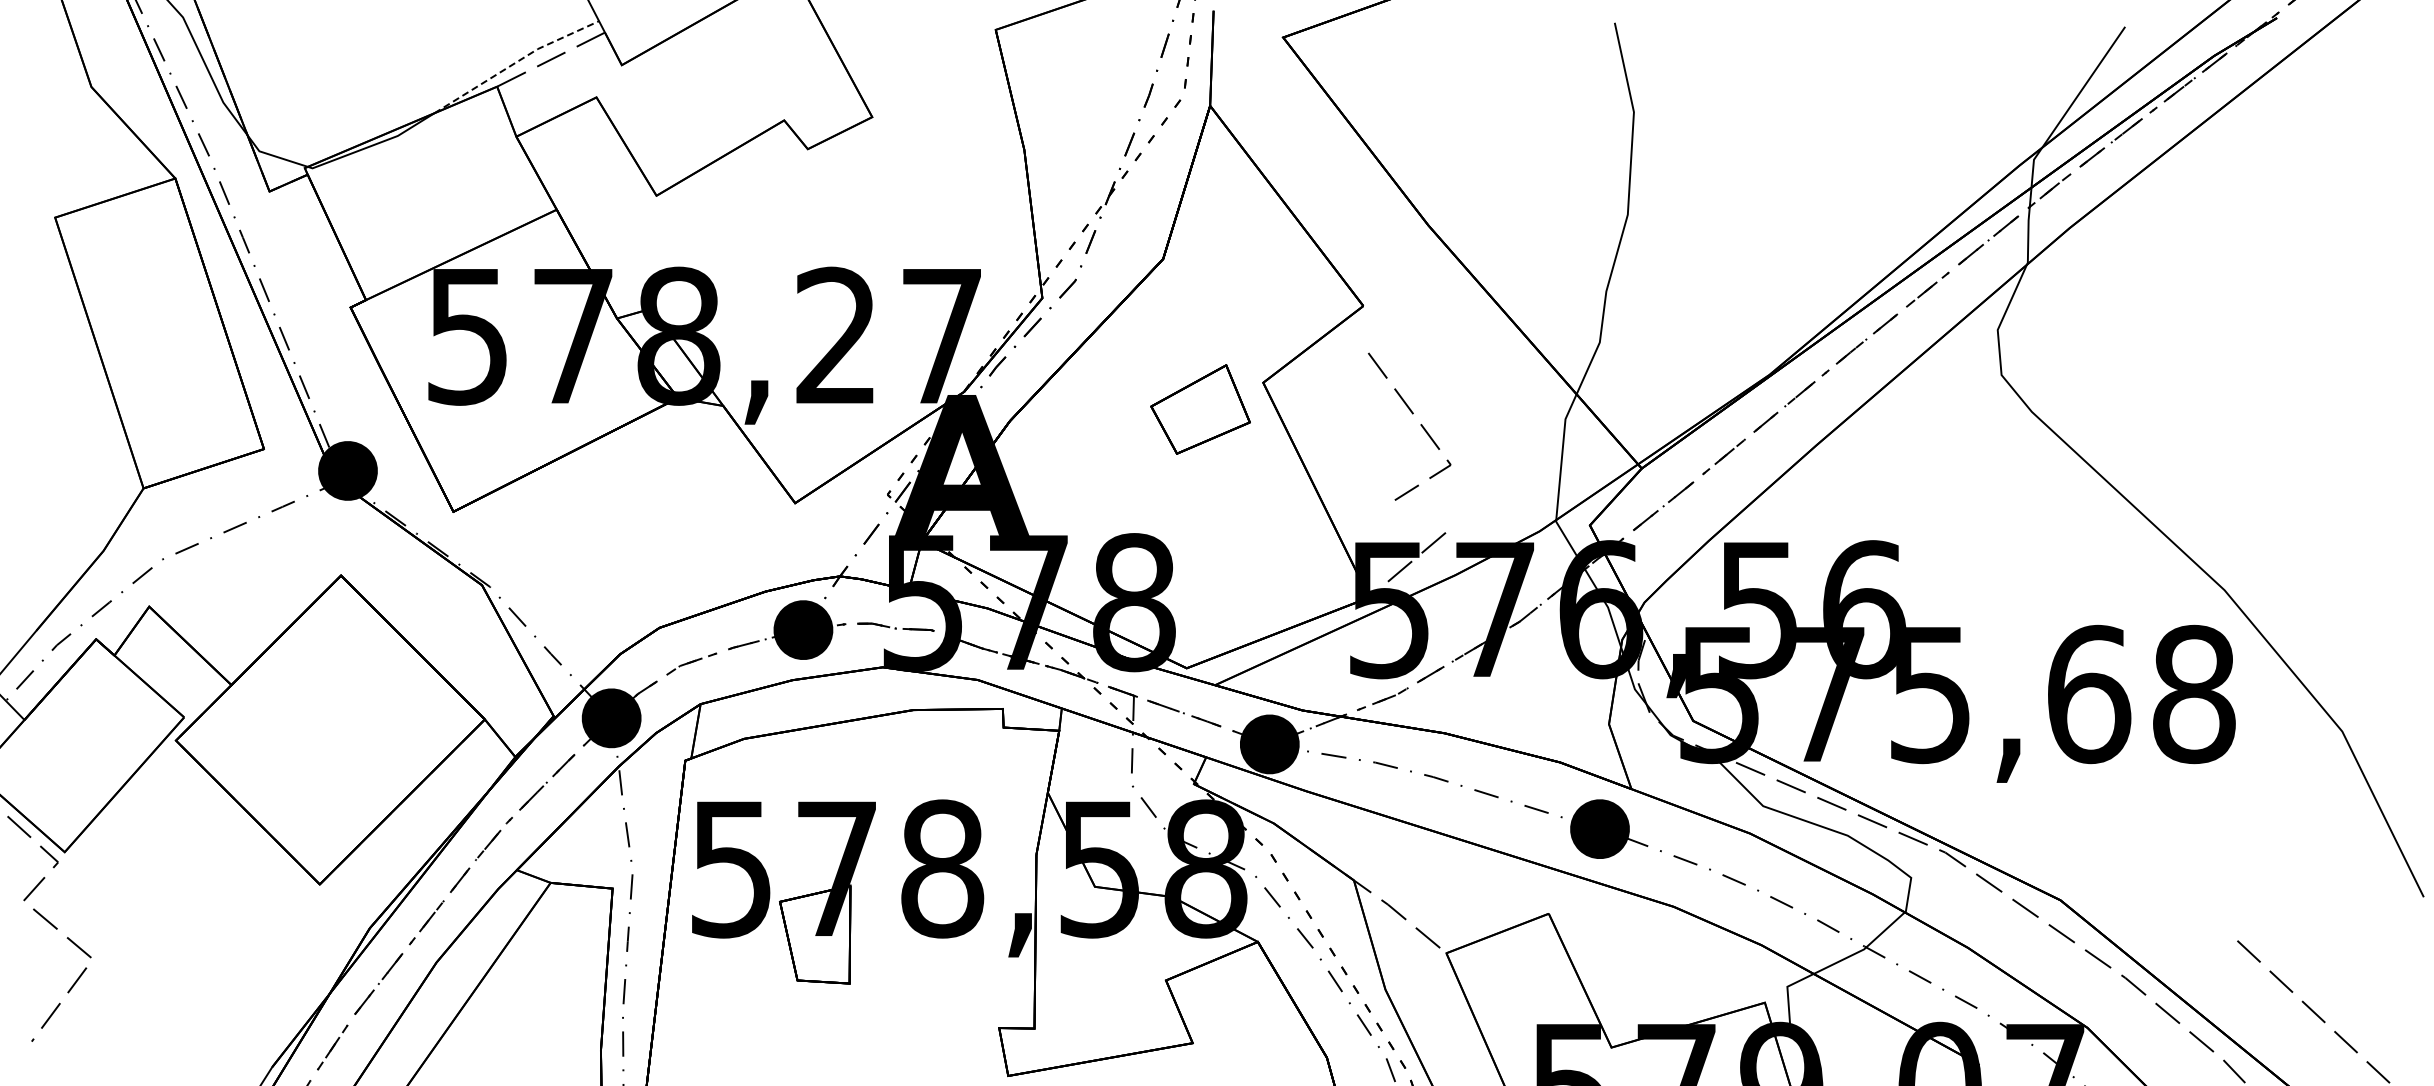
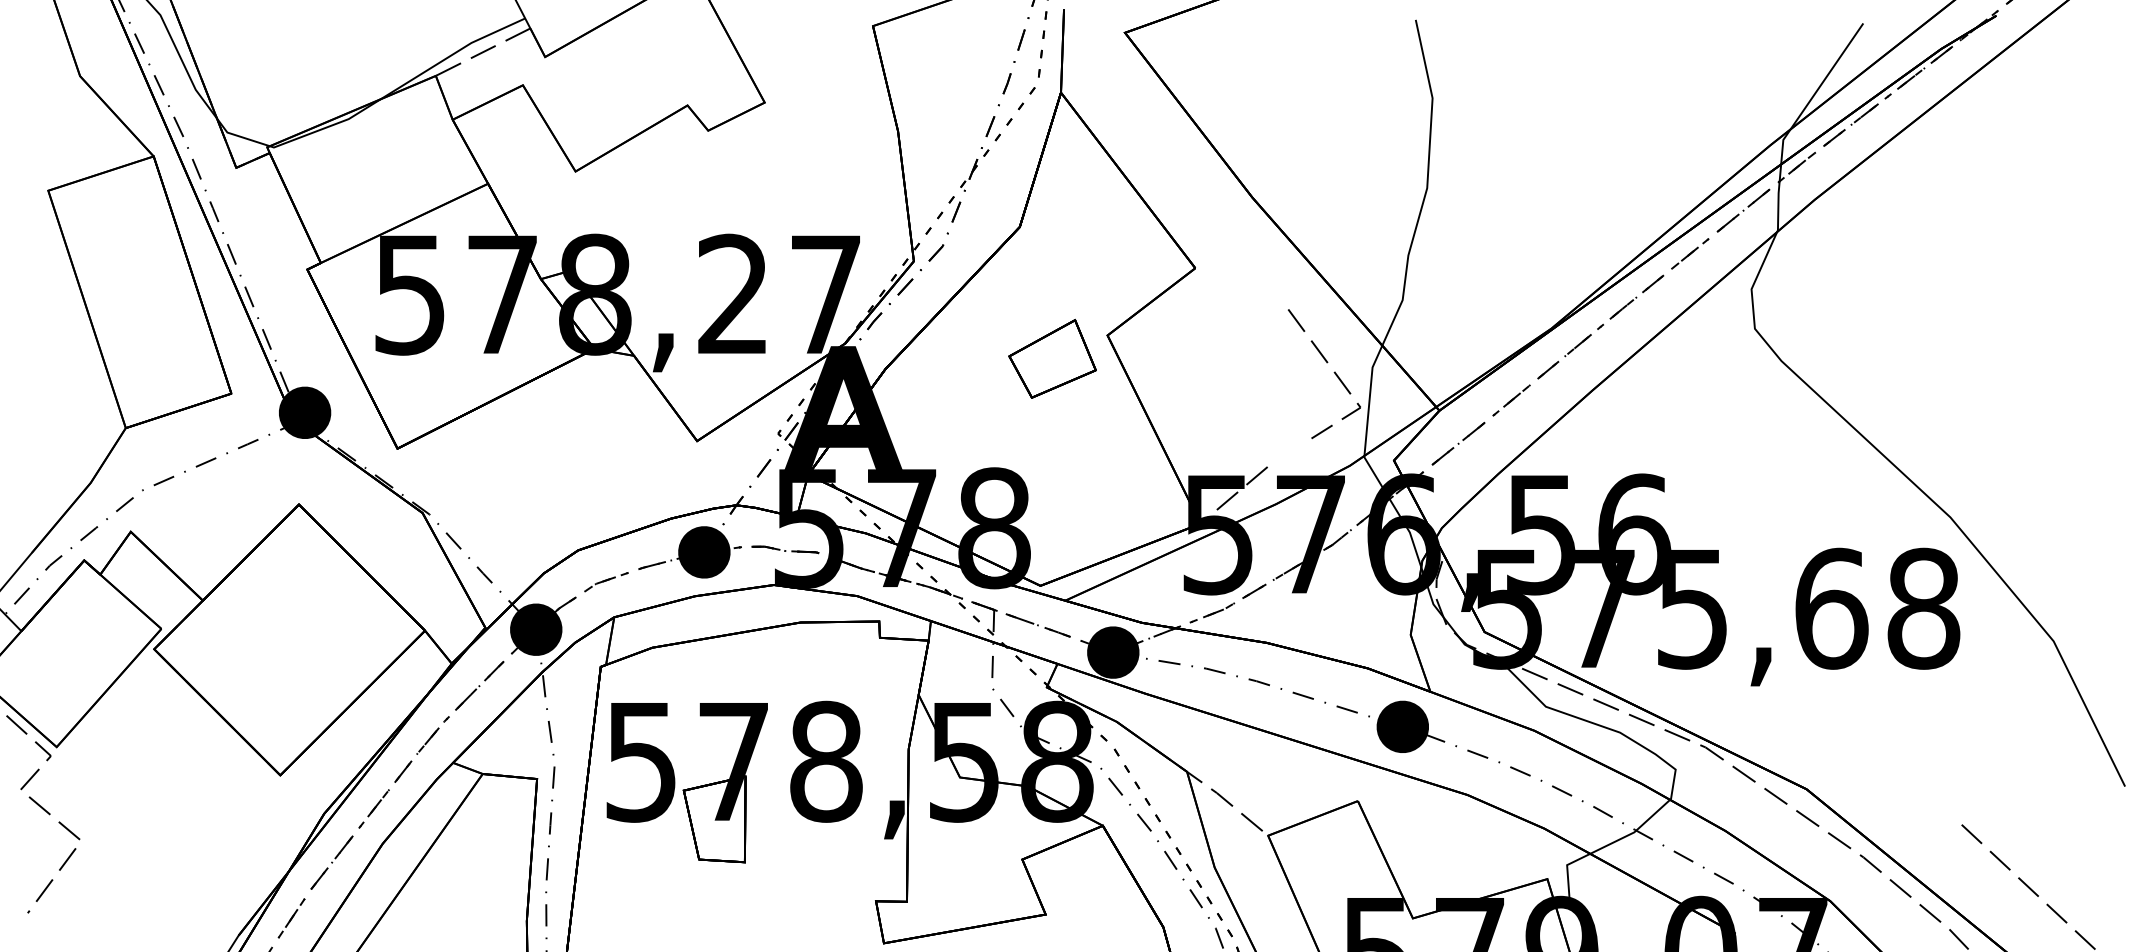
line: (515, 62) -> (451, 54), dashed -> solid
line: (1420, 425) -> (1333, 372), moved

